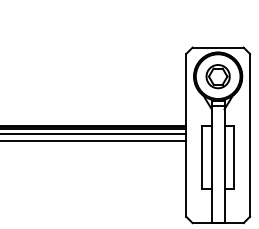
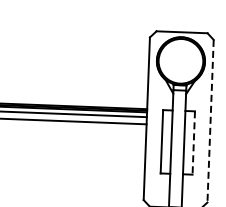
part: (217, 76) -> (180, 61), removed
line: (250, 135) -> (211, 121), solid -> dashed
line: (234, 157) -> (194, 142), solid -> dashed

